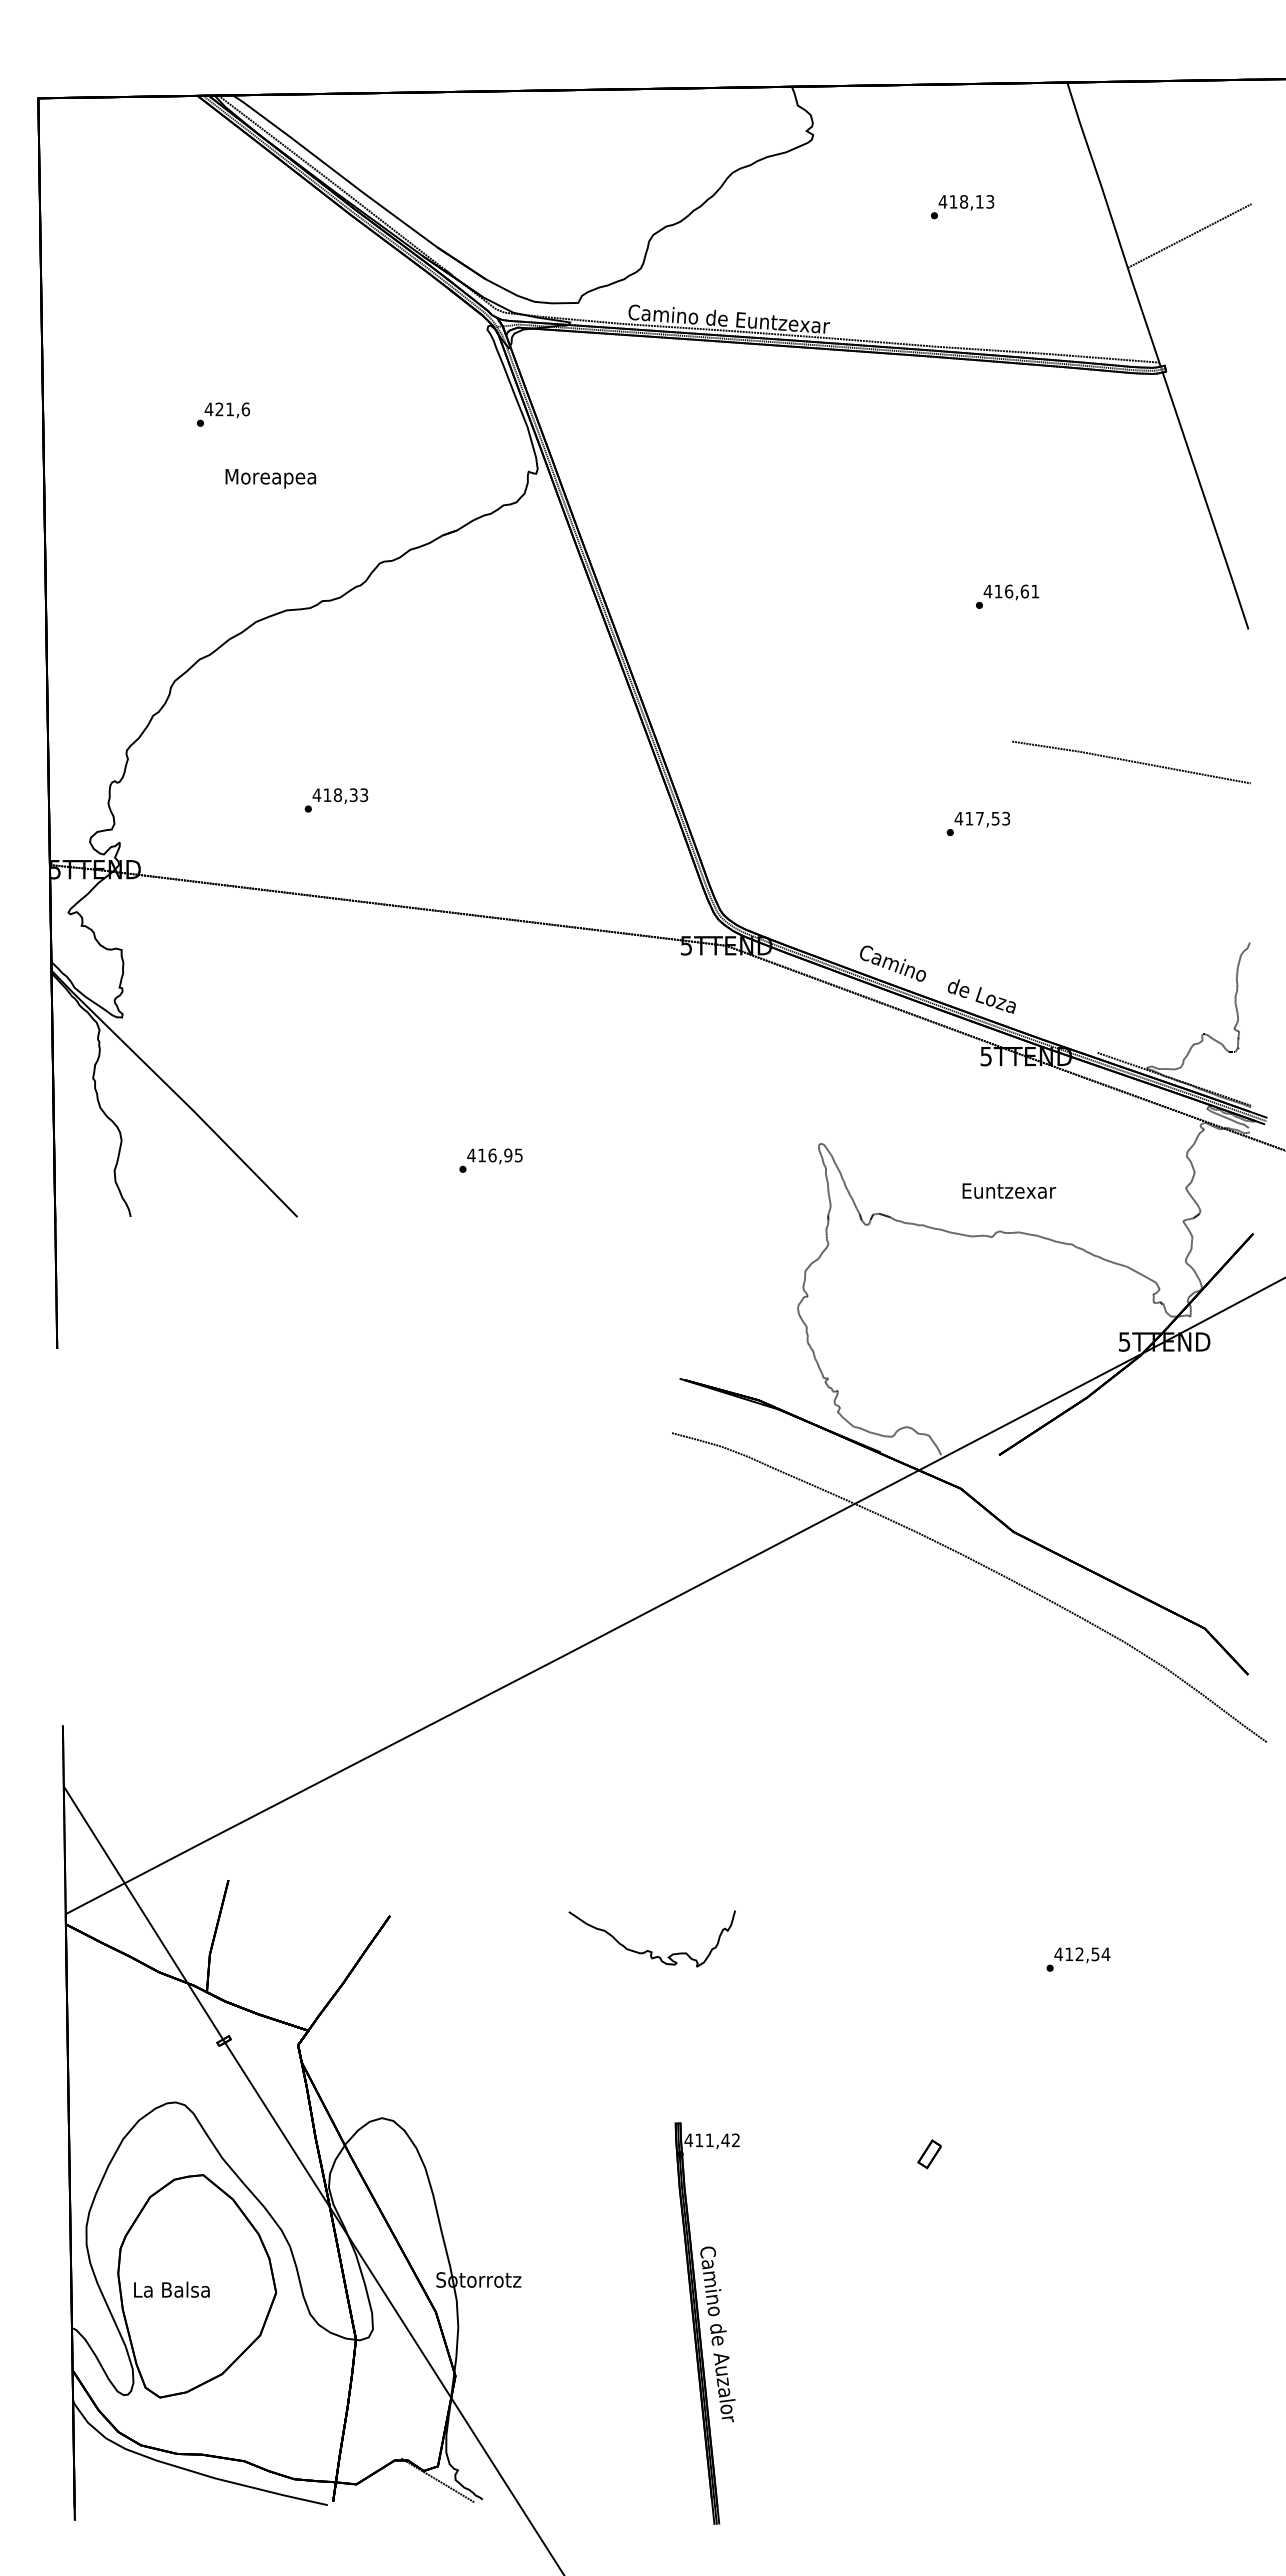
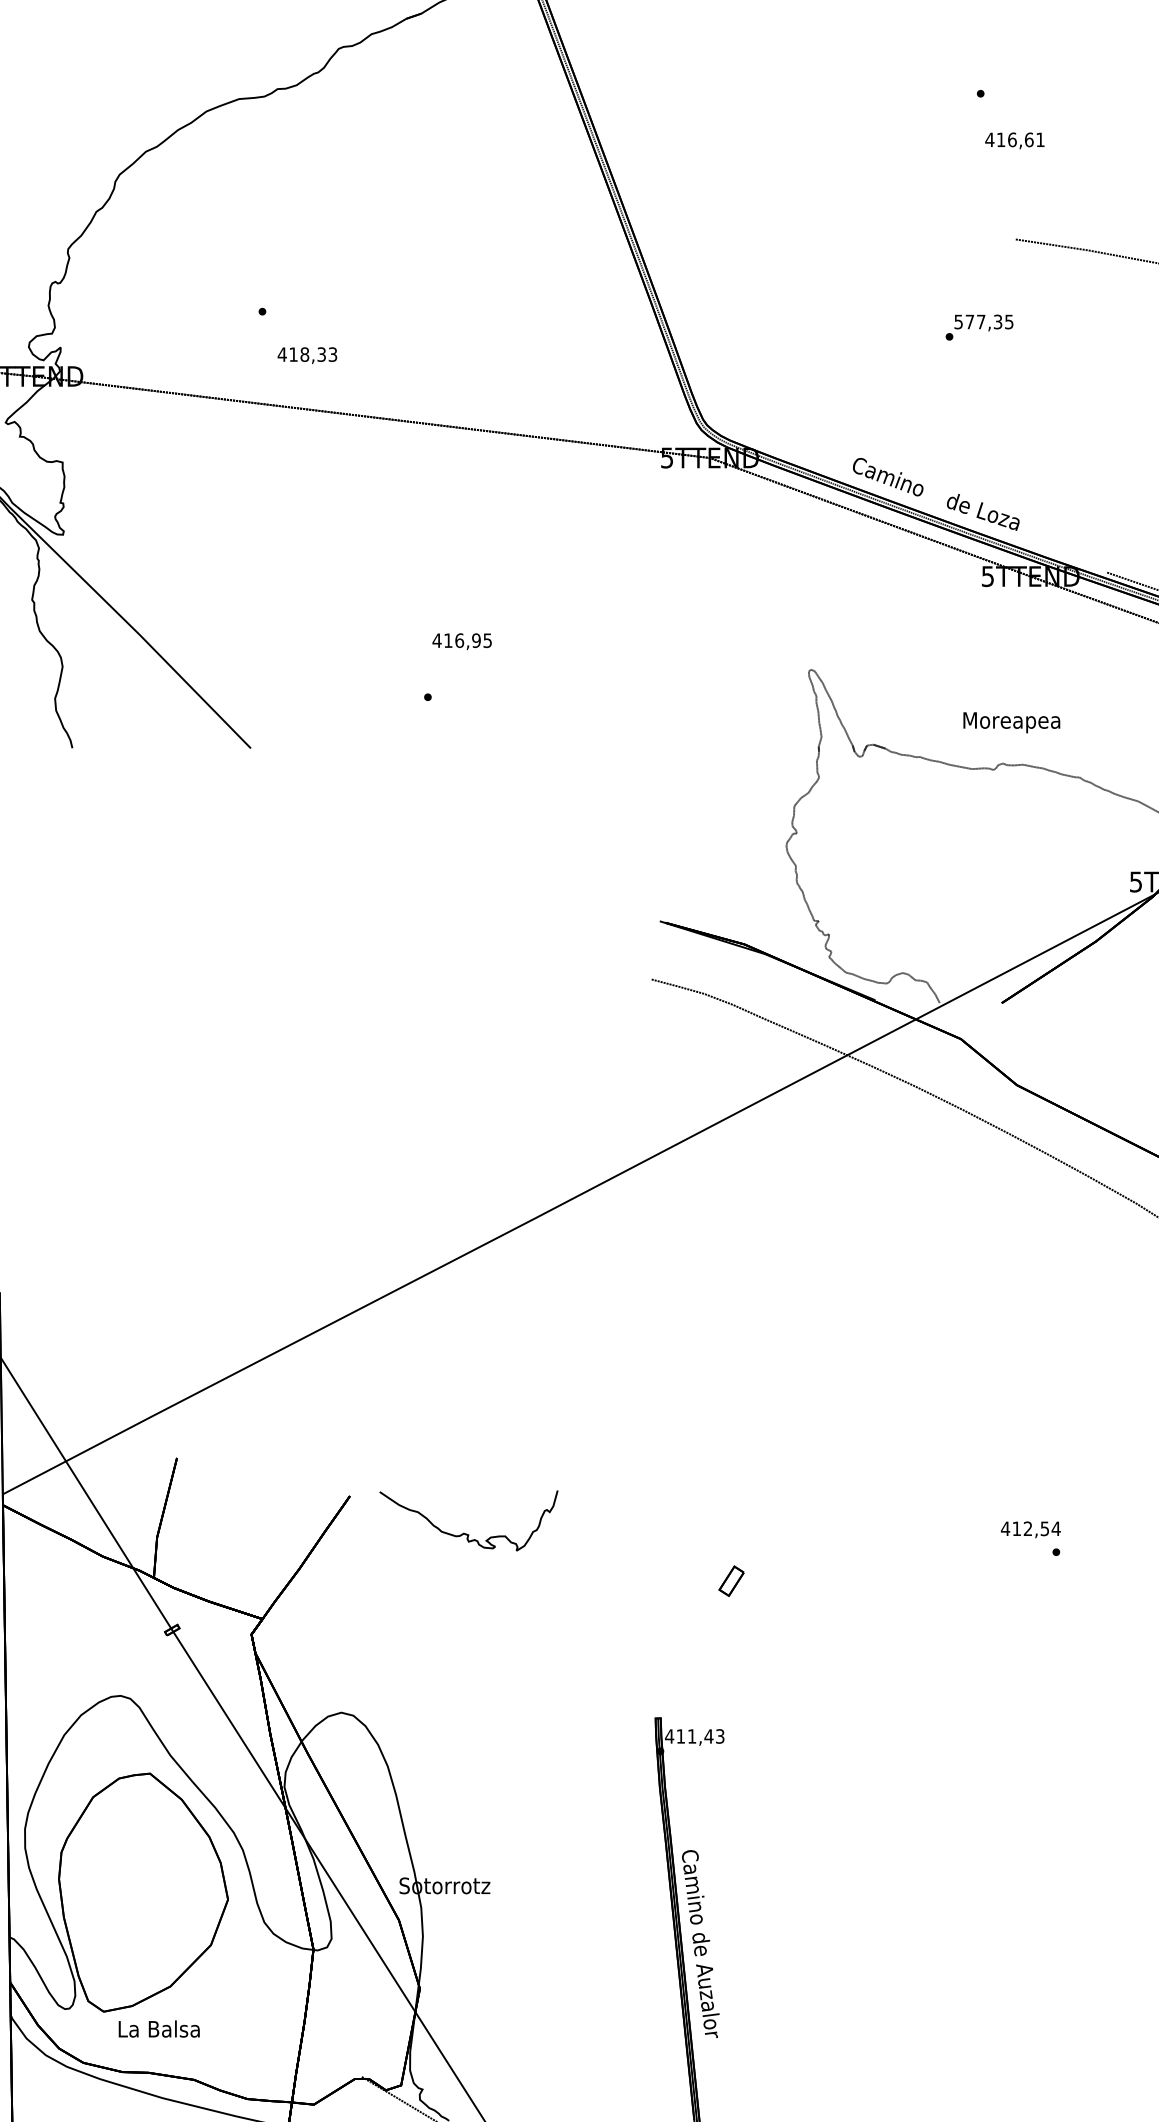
text: (1011, 592) -> (1014, 140), moved
text: (340, 795) -> (307, 354), moved
text: (982, 818) -> (983, 321), 417,53 -> 577,35
text: (494, 1156) -> (461, 641), moved
text: (1009, 1192) -> (1012, 722), Euntzexar -> Moreapea
part: (649, 1950) -> (465, 1533), moved
text: (1082, 1955) -> (1031, 1530), moved
text: (735, 2140) -> (719, 1736), 411,42 -> 411,43
part: (929, 2154) -> (731, 1581), moved
text: (171, 2289) -> (158, 2028), moved

